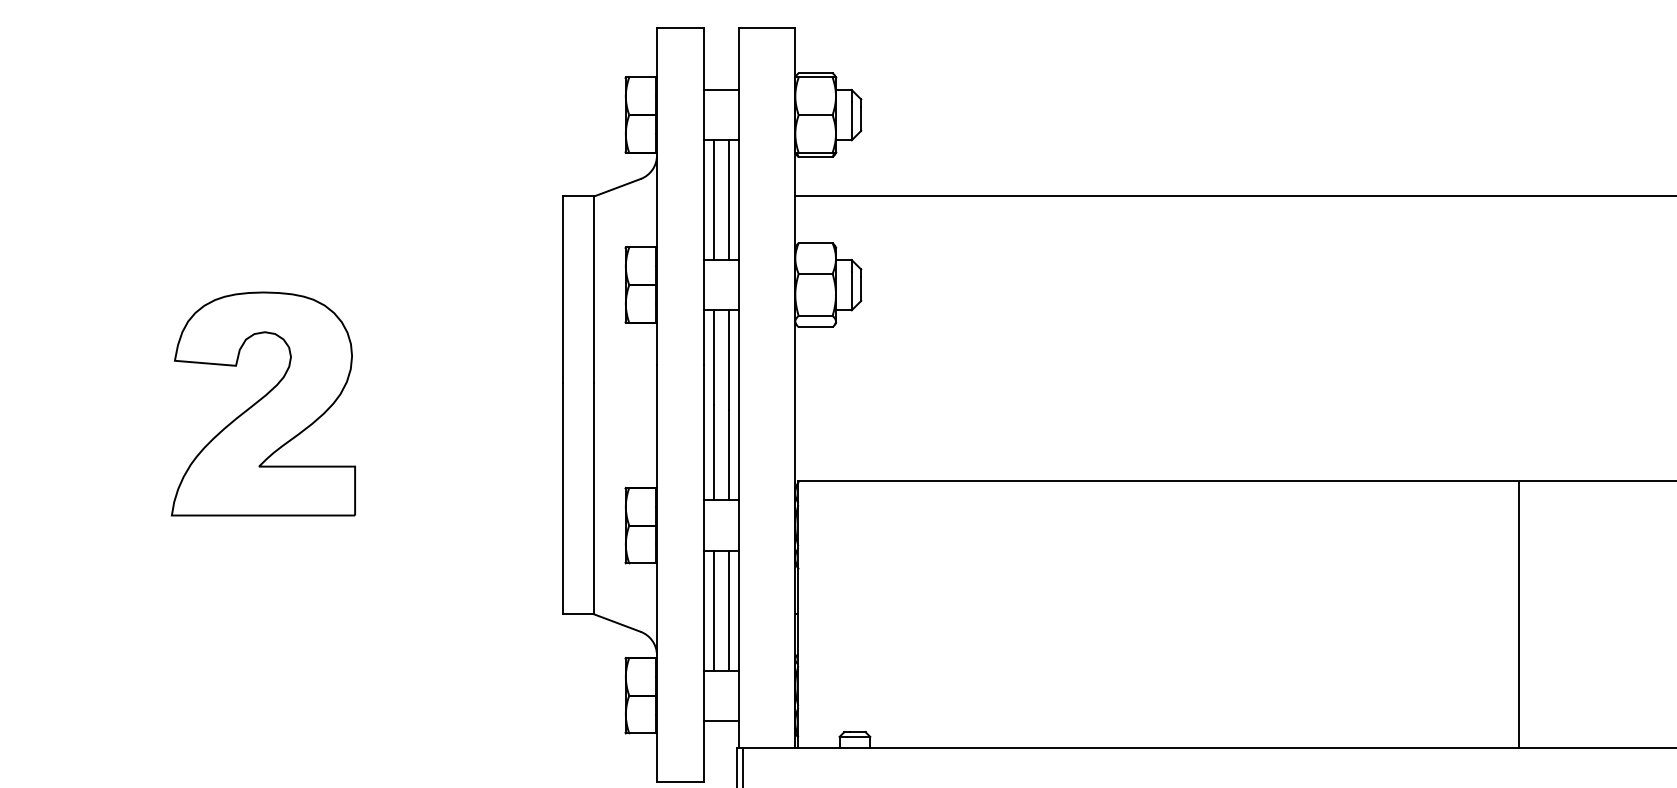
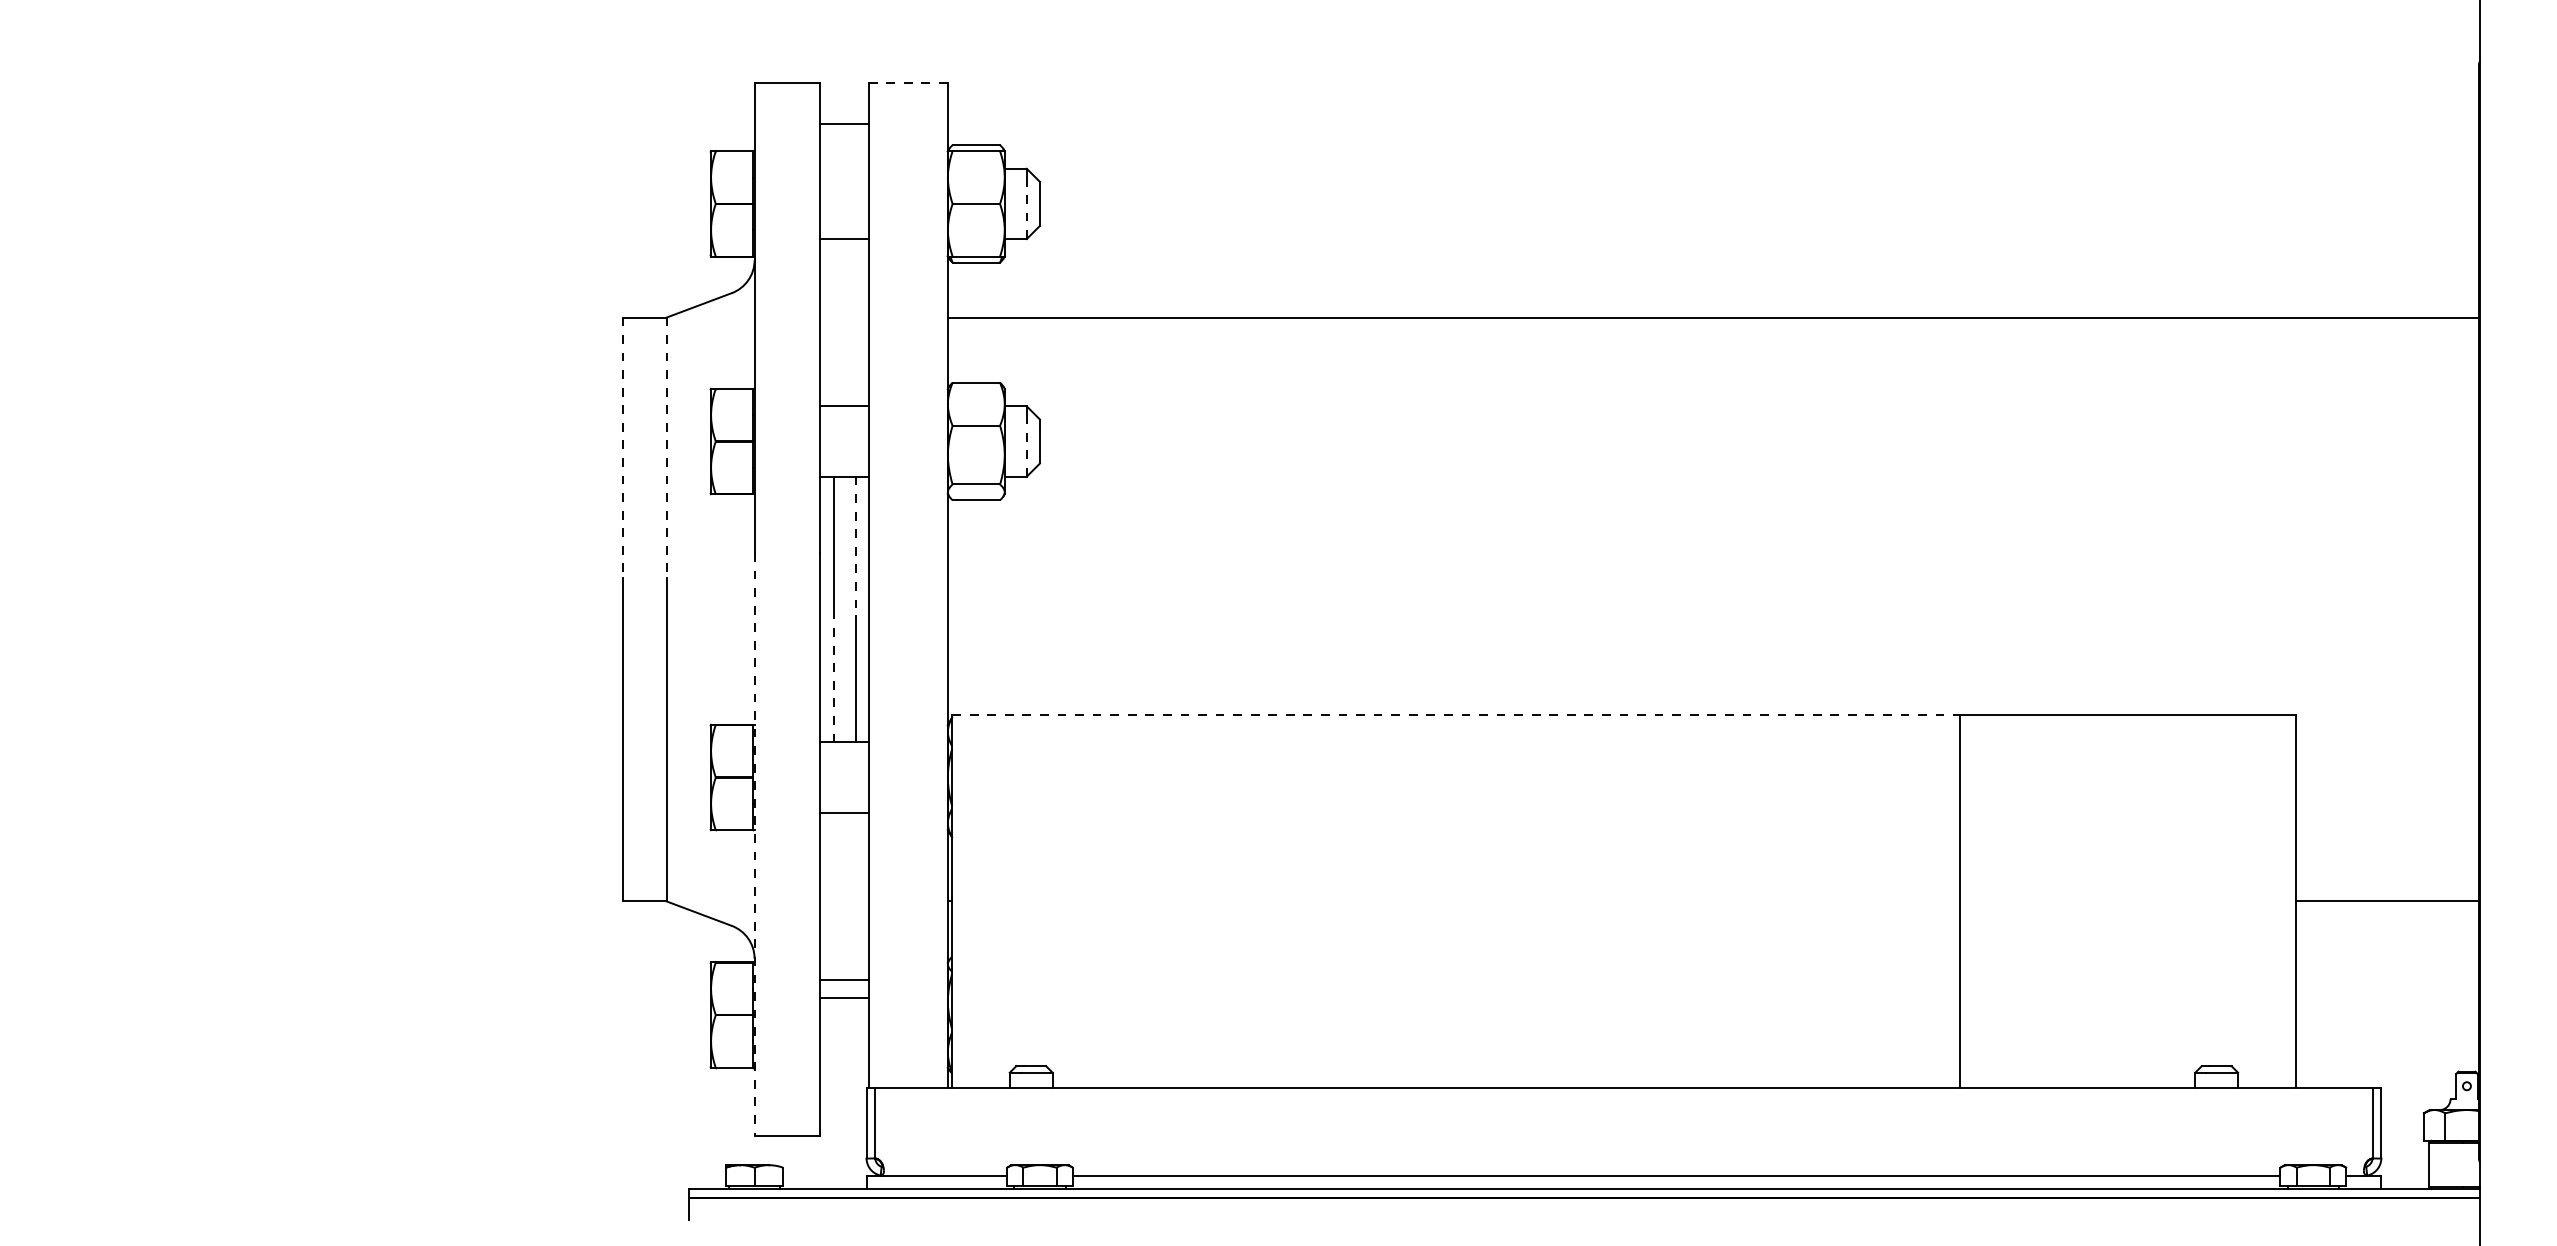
line: (767, 28) -> (908, 82), solid -> dashed
line: (721, 89) -> (844, 123), moved
line: (851, 121) -> (1026, 212), solid -> dashed
line: (713, 200) -> (833, 322), removed
line: (729, 200) -> (855, 322), removed
line: (562, 290) -> (622, 448), solid -> dashed
line: (593, 290) -> (666, 448), solid -> dashed
line: (851, 290) -> (1026, 449), solid -> dashed
line: (729, 360) -> (855, 546), solid -> dashed
part: (263, 403) -> (204, 607), removed
line: (713, 452) -> (833, 675), solid -> dashed
line: (1159, 480) -> (1456, 714), solid -> dashed
line: (656, 573) -> (754, 844), solid -> dashed
line: (713, 610) -> (833, 895), removed
line: (729, 610) -> (855, 895), removed
line: (721, 720) -> (844, 998), moved

